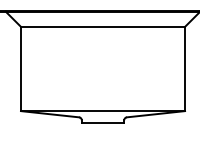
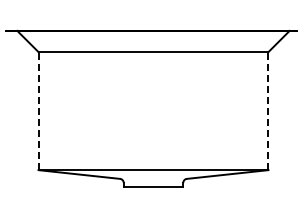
line: (20, 68) -> (38, 110), solid -> dashed
line: (185, 68) -> (268, 110), solid -> dashed

